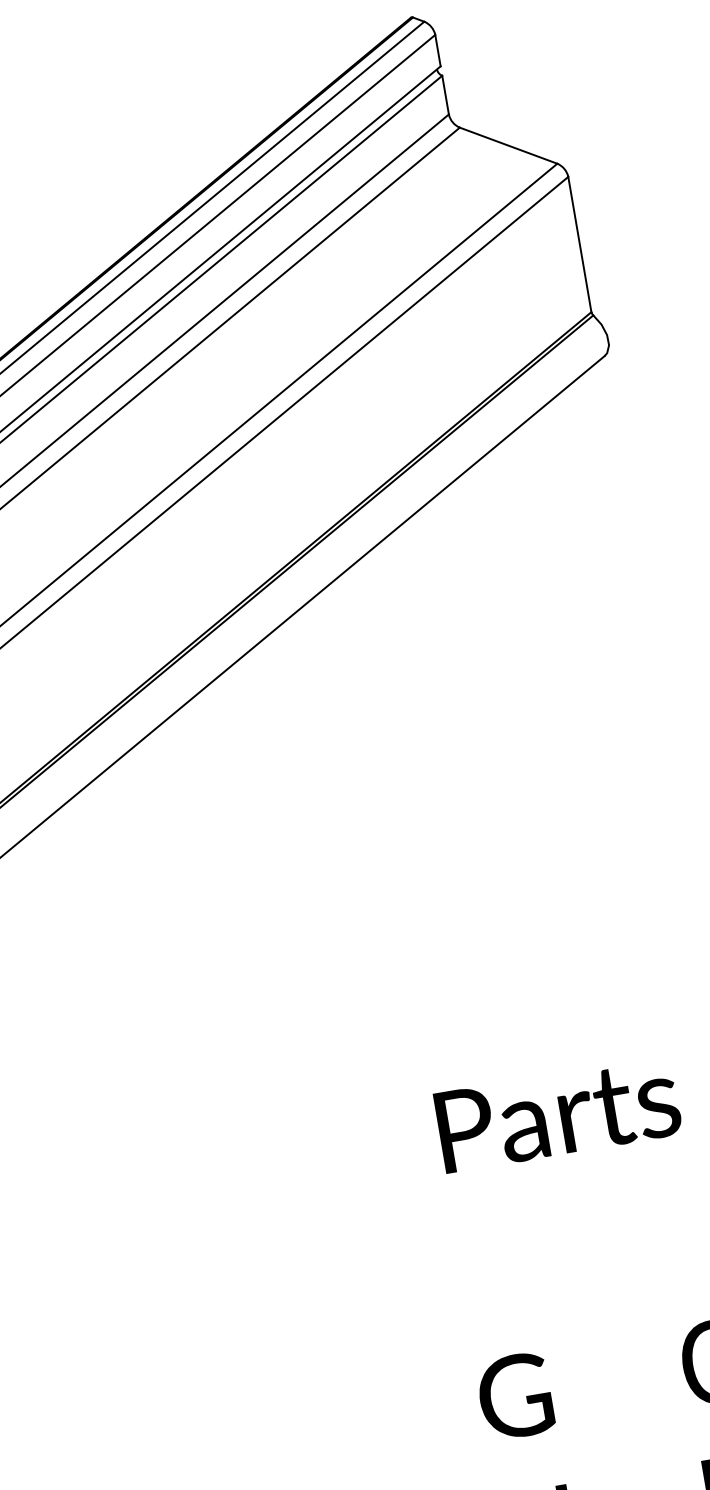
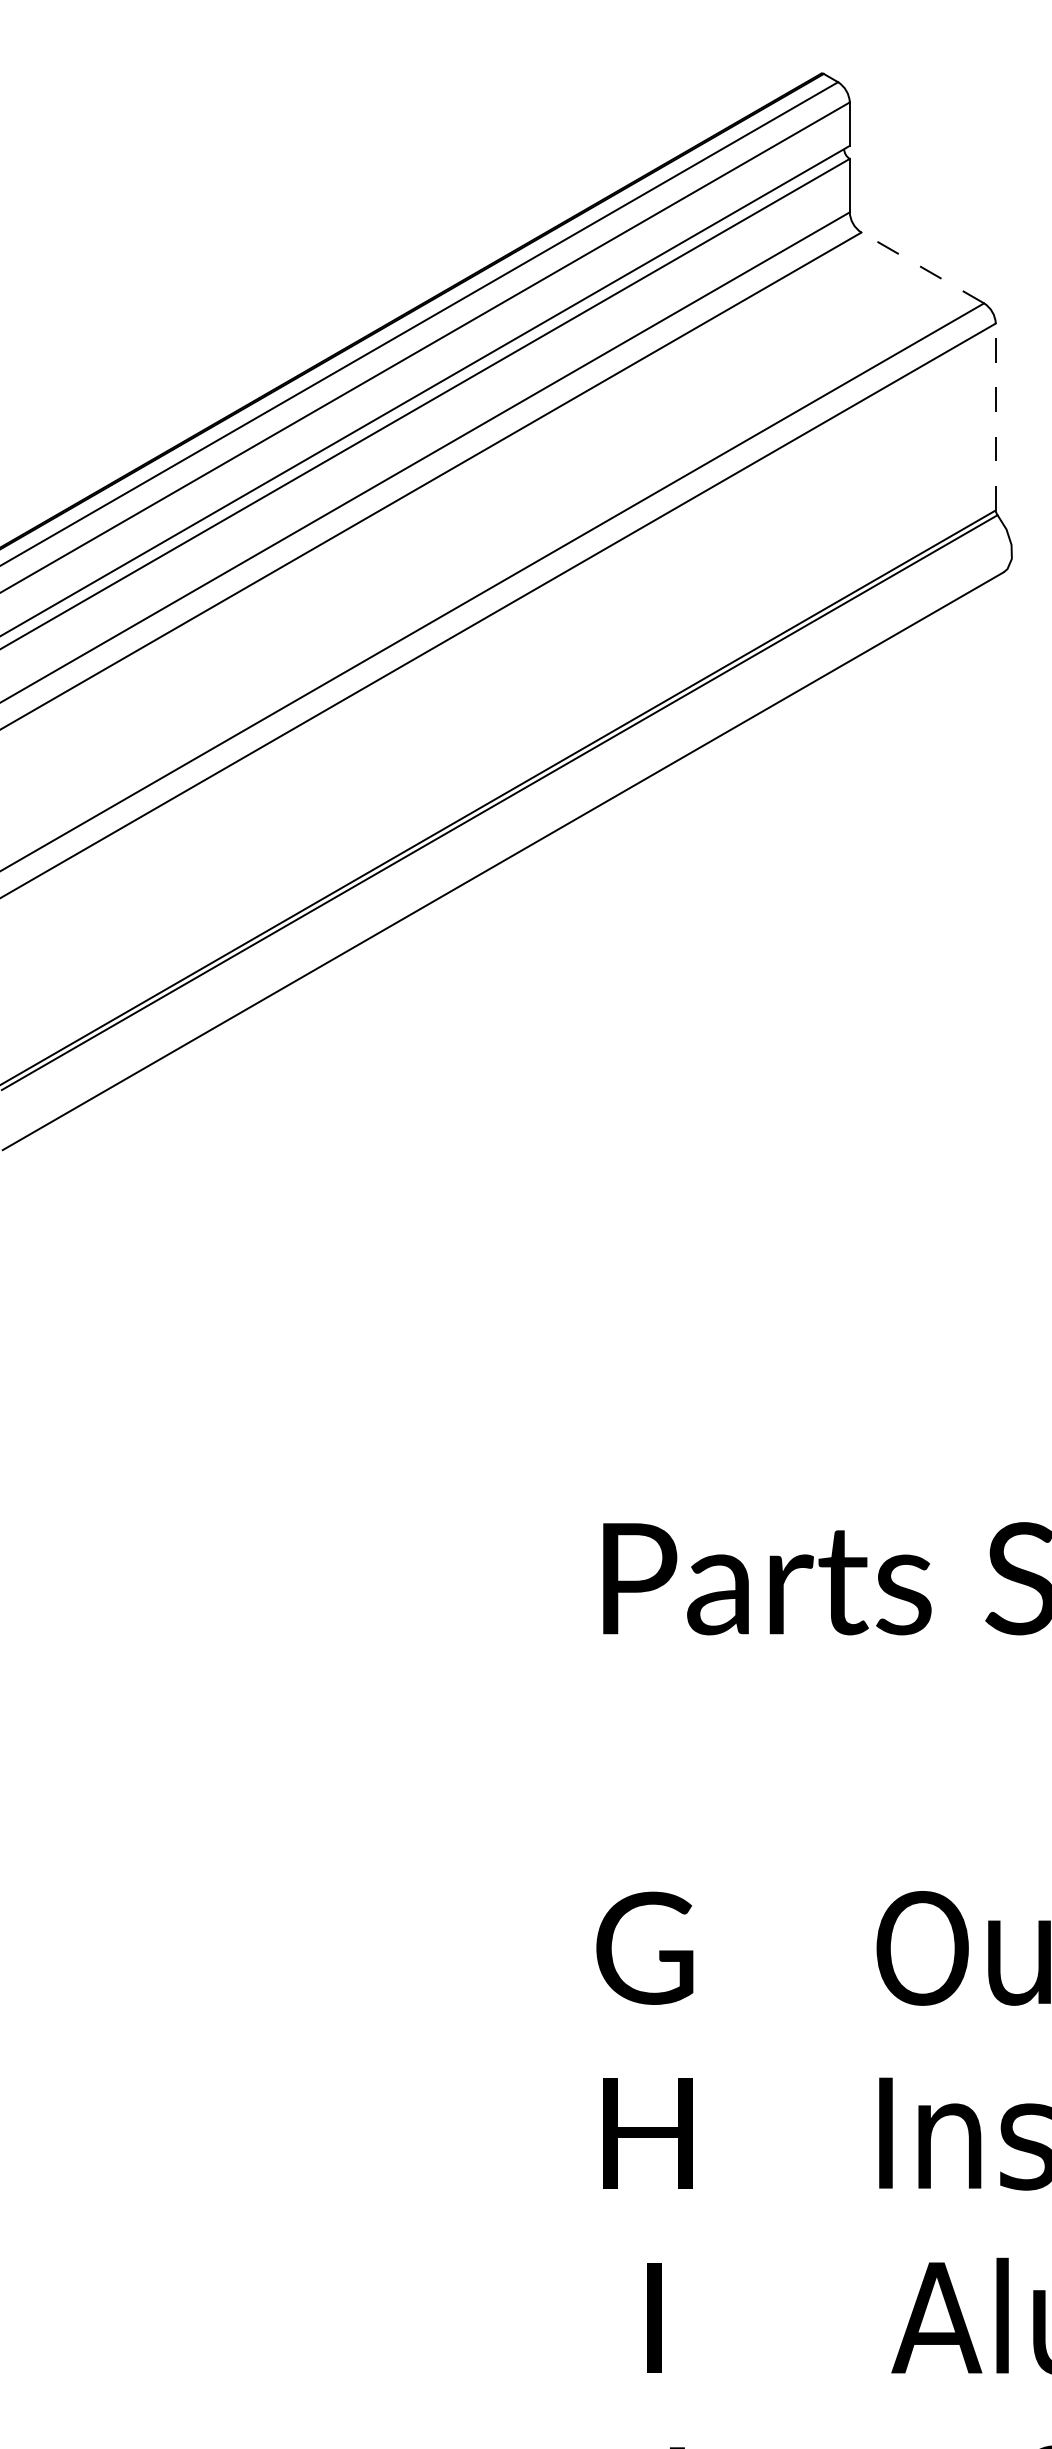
line: (508, 145) -> (922, 267), solid -> dashed
line: (579, 244) -> (995, 416), solid -> dashed

